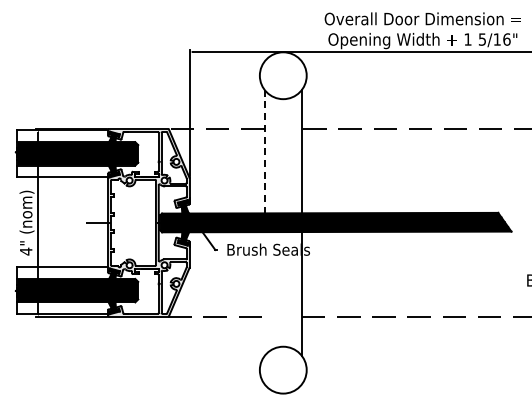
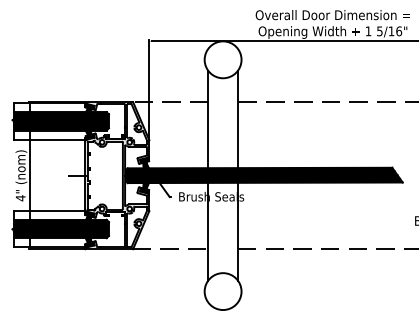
line: (264, 151) -> (208, 119), dashed -> solid
line: (264, 294) -> (208, 232), added

